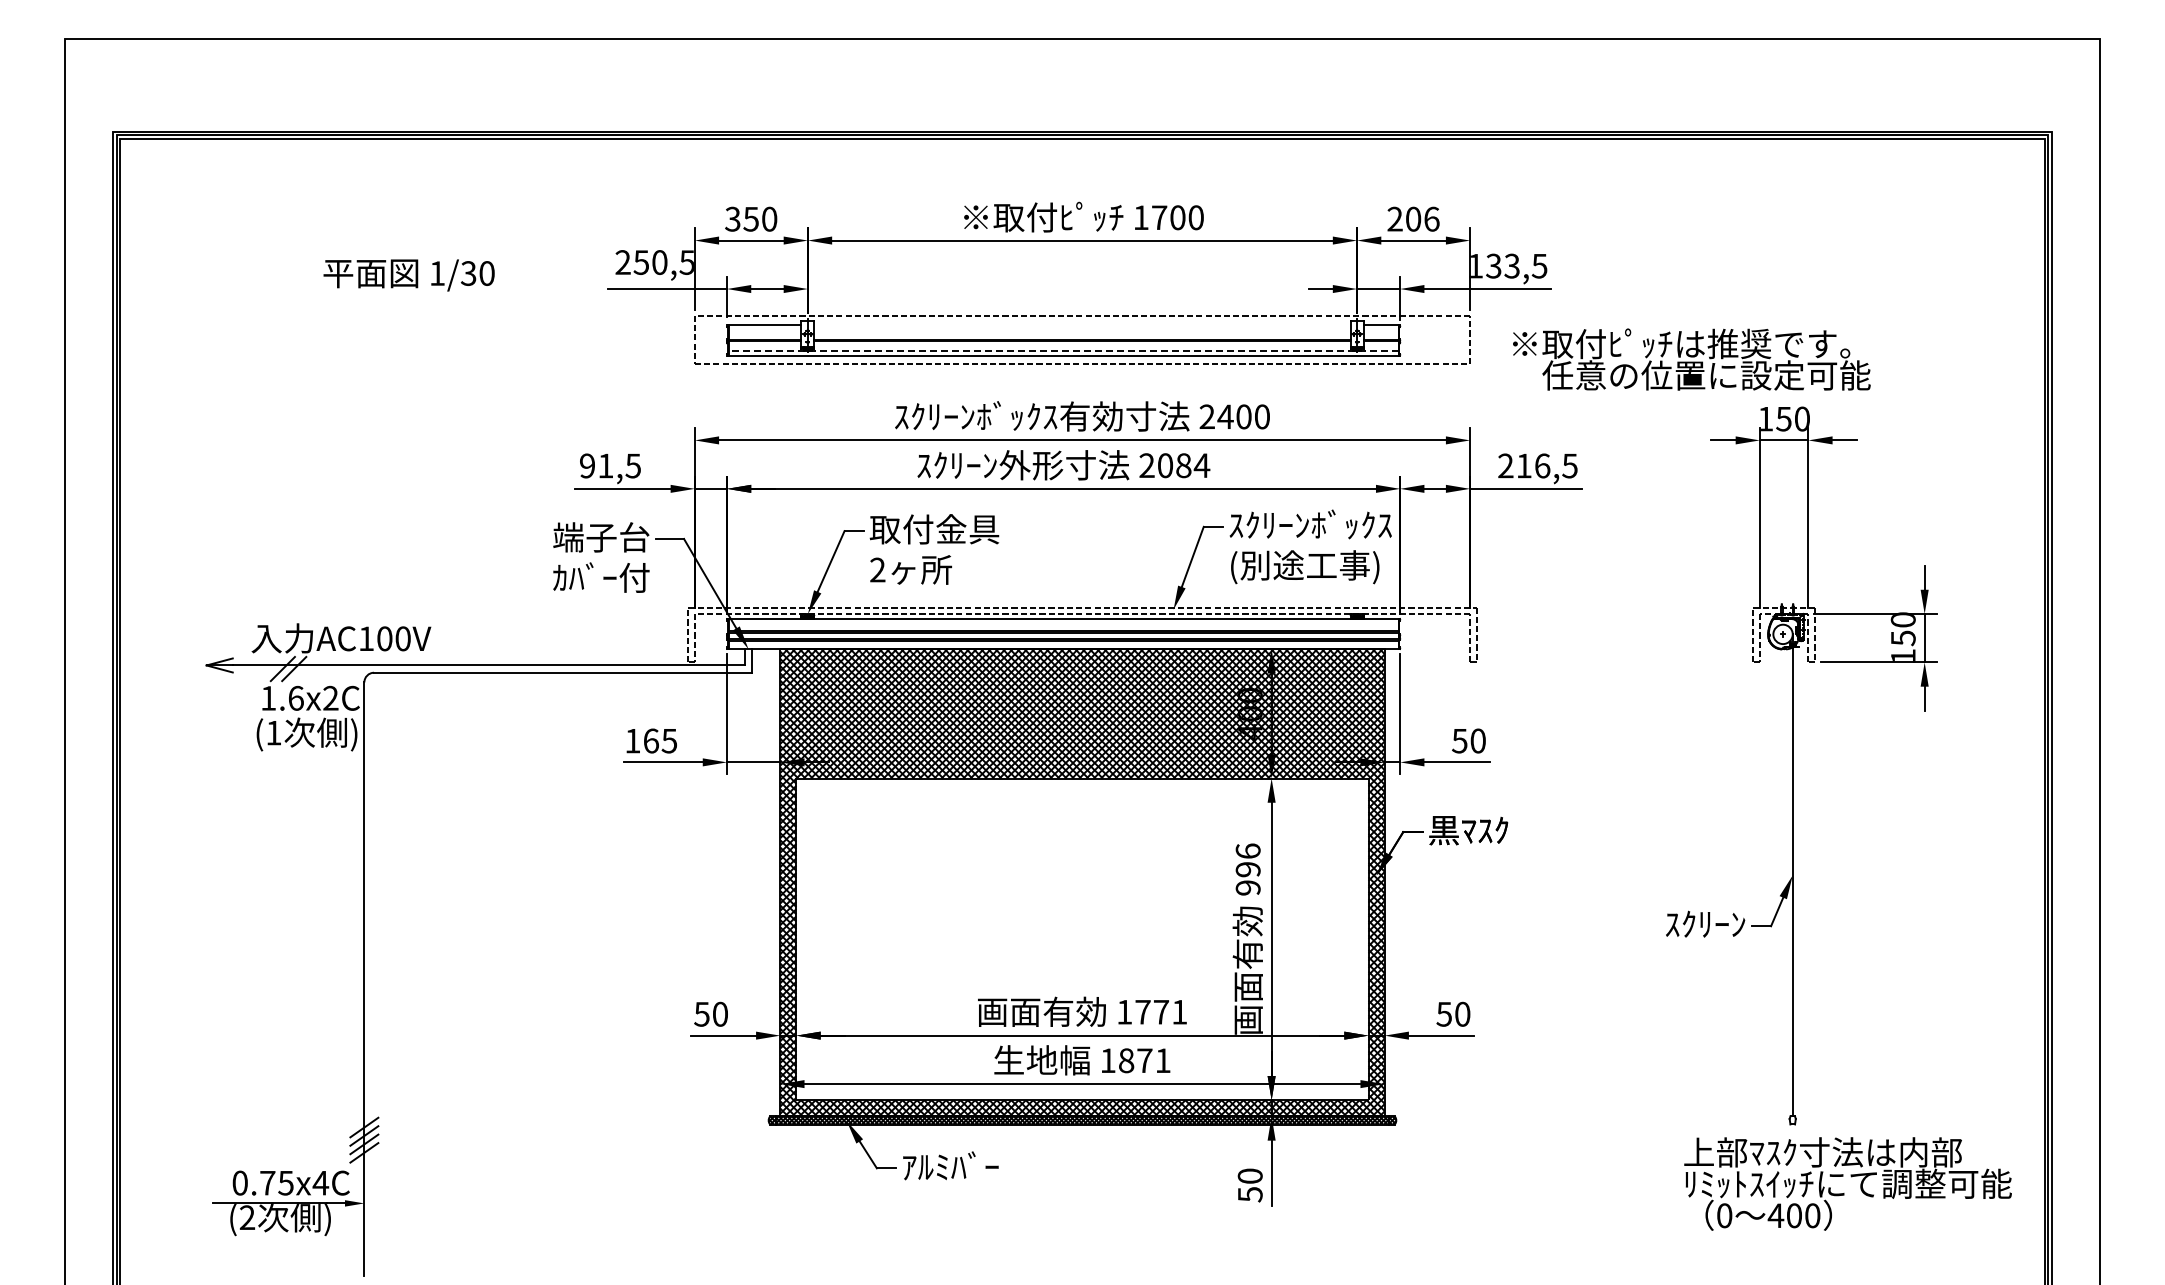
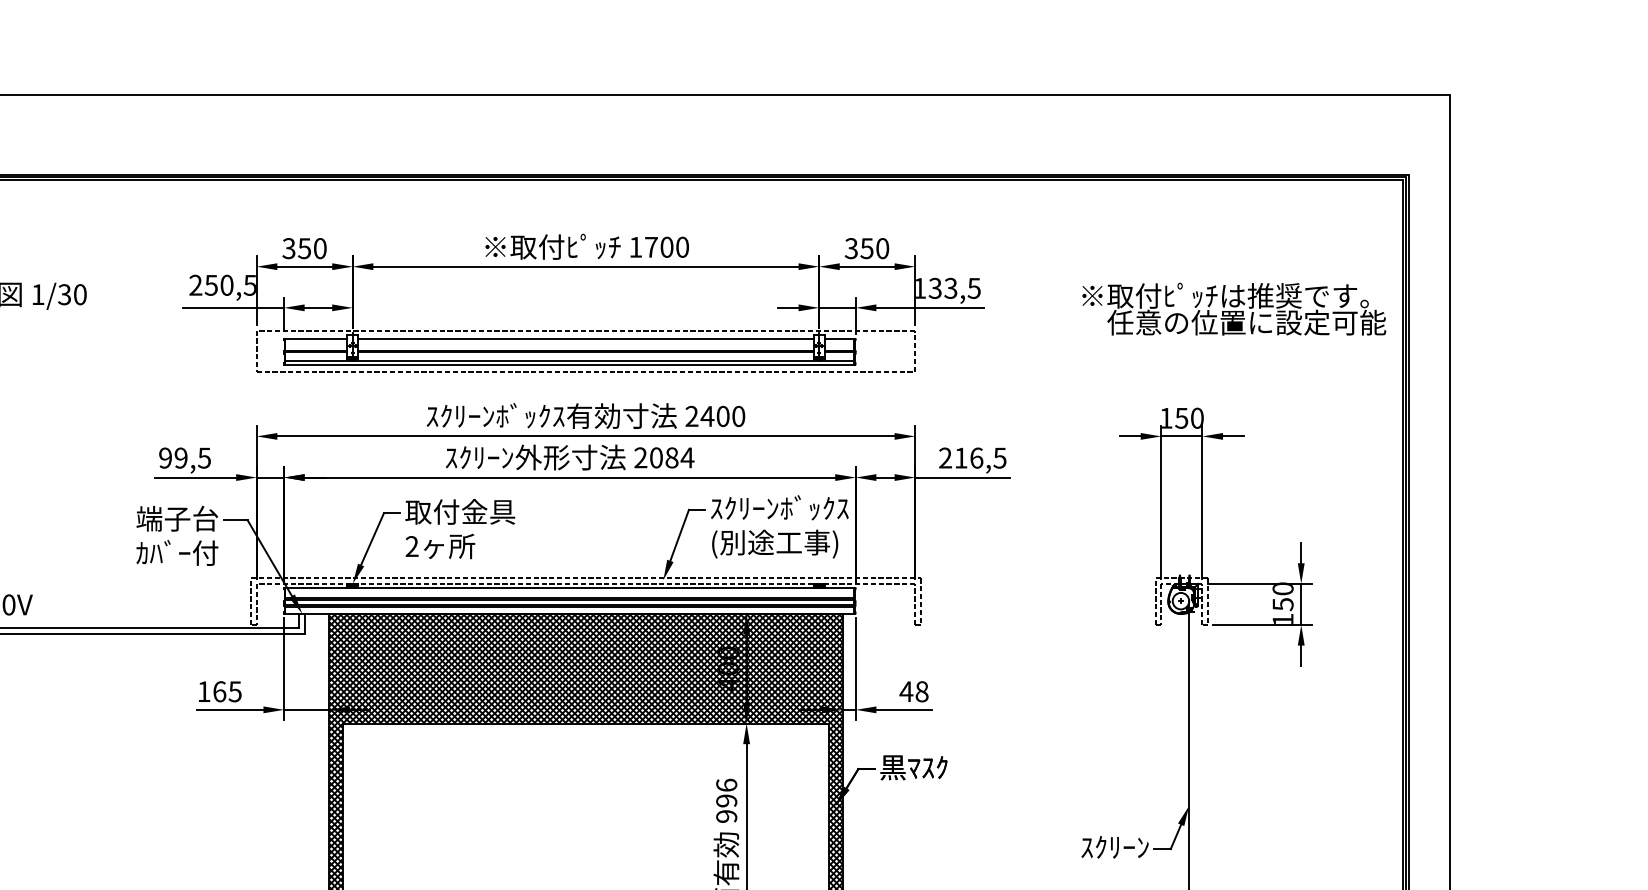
text: (1413, 218) -> (867, 247), 206 -> 350
line: (1082, 325) -> (585, 338), added
line: (1063, 351) -> (569, 360), dashed -> solid
text: (1691, 359) -> (1233, 309), moved
text: (605, 465) -> (180, 457), 91,5 -> 99,5
text: (1468, 741) -> (913, 692), 50 -> 48

